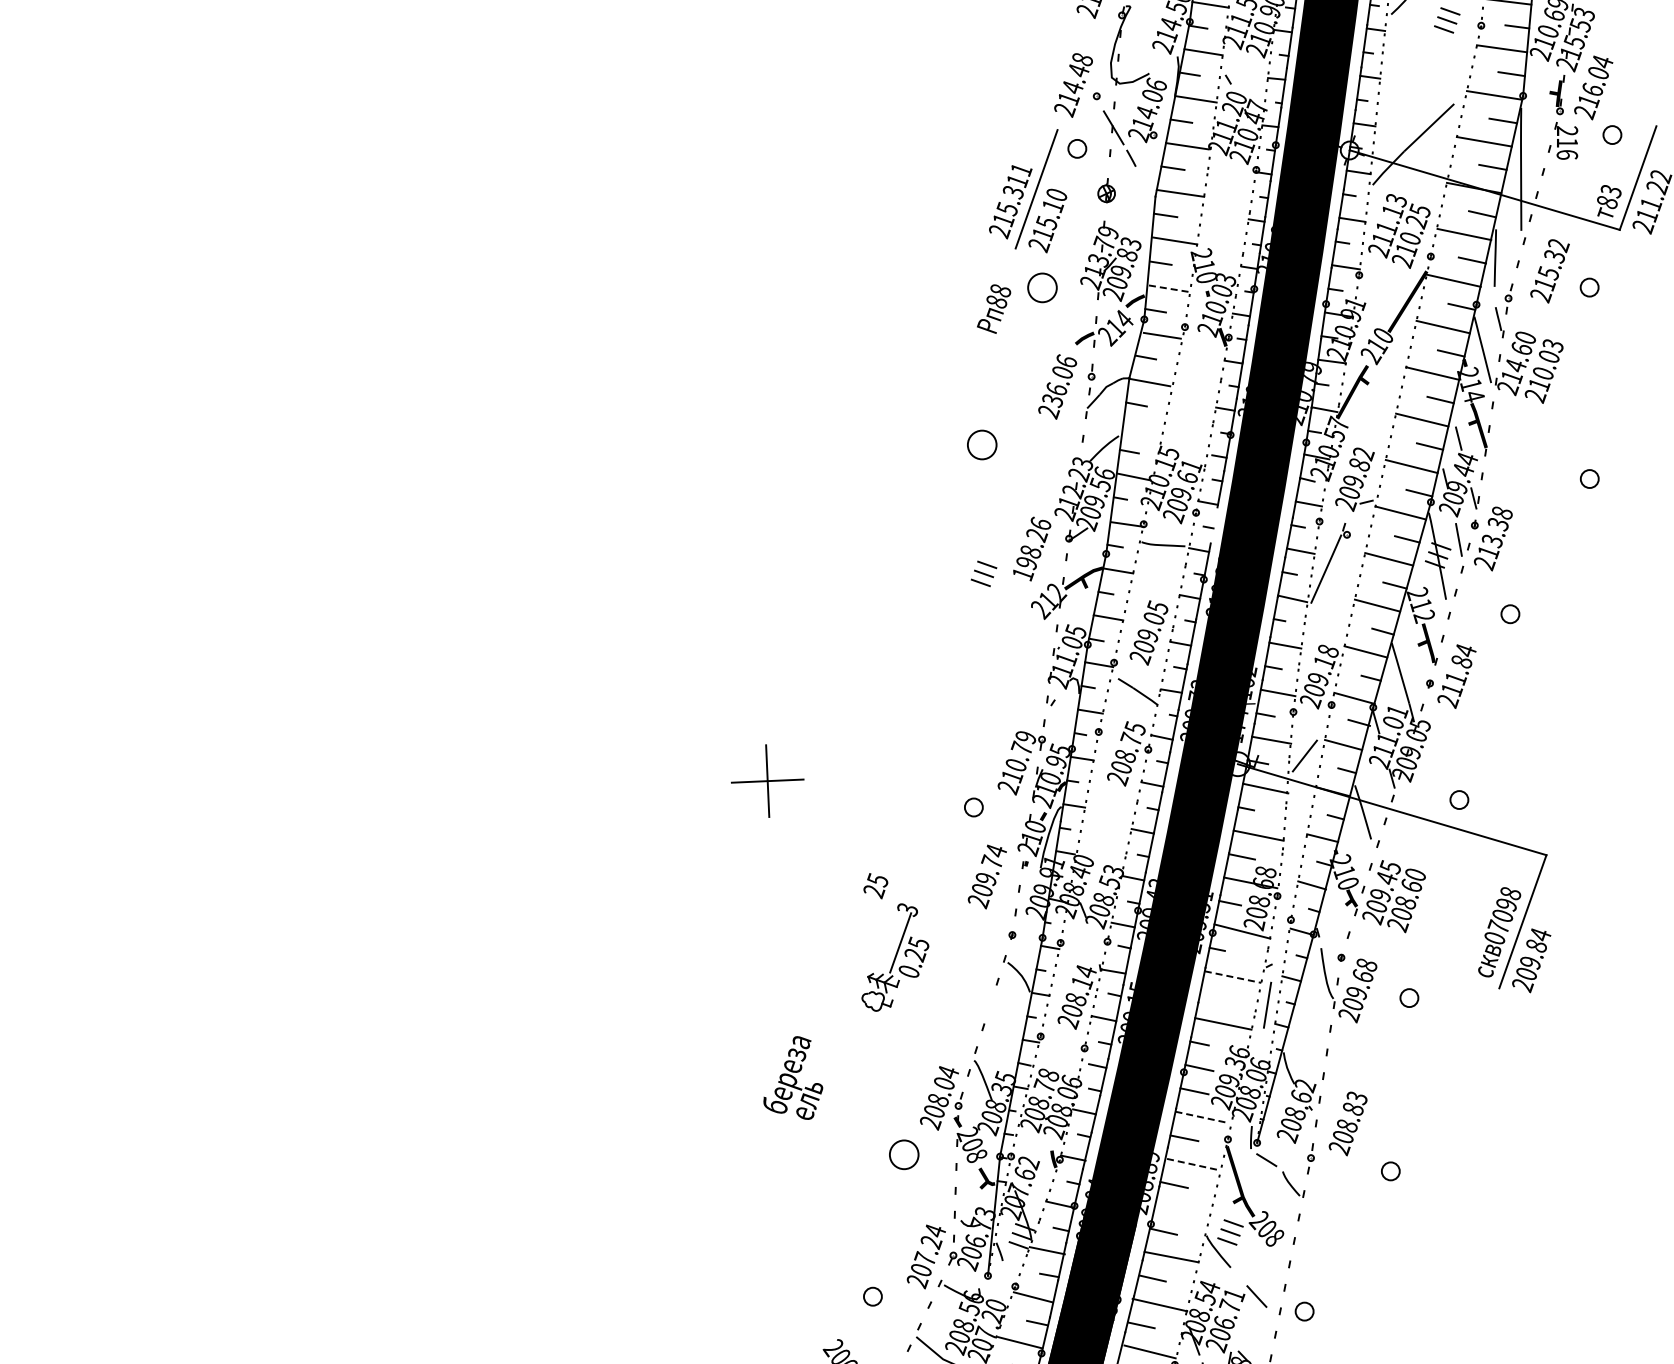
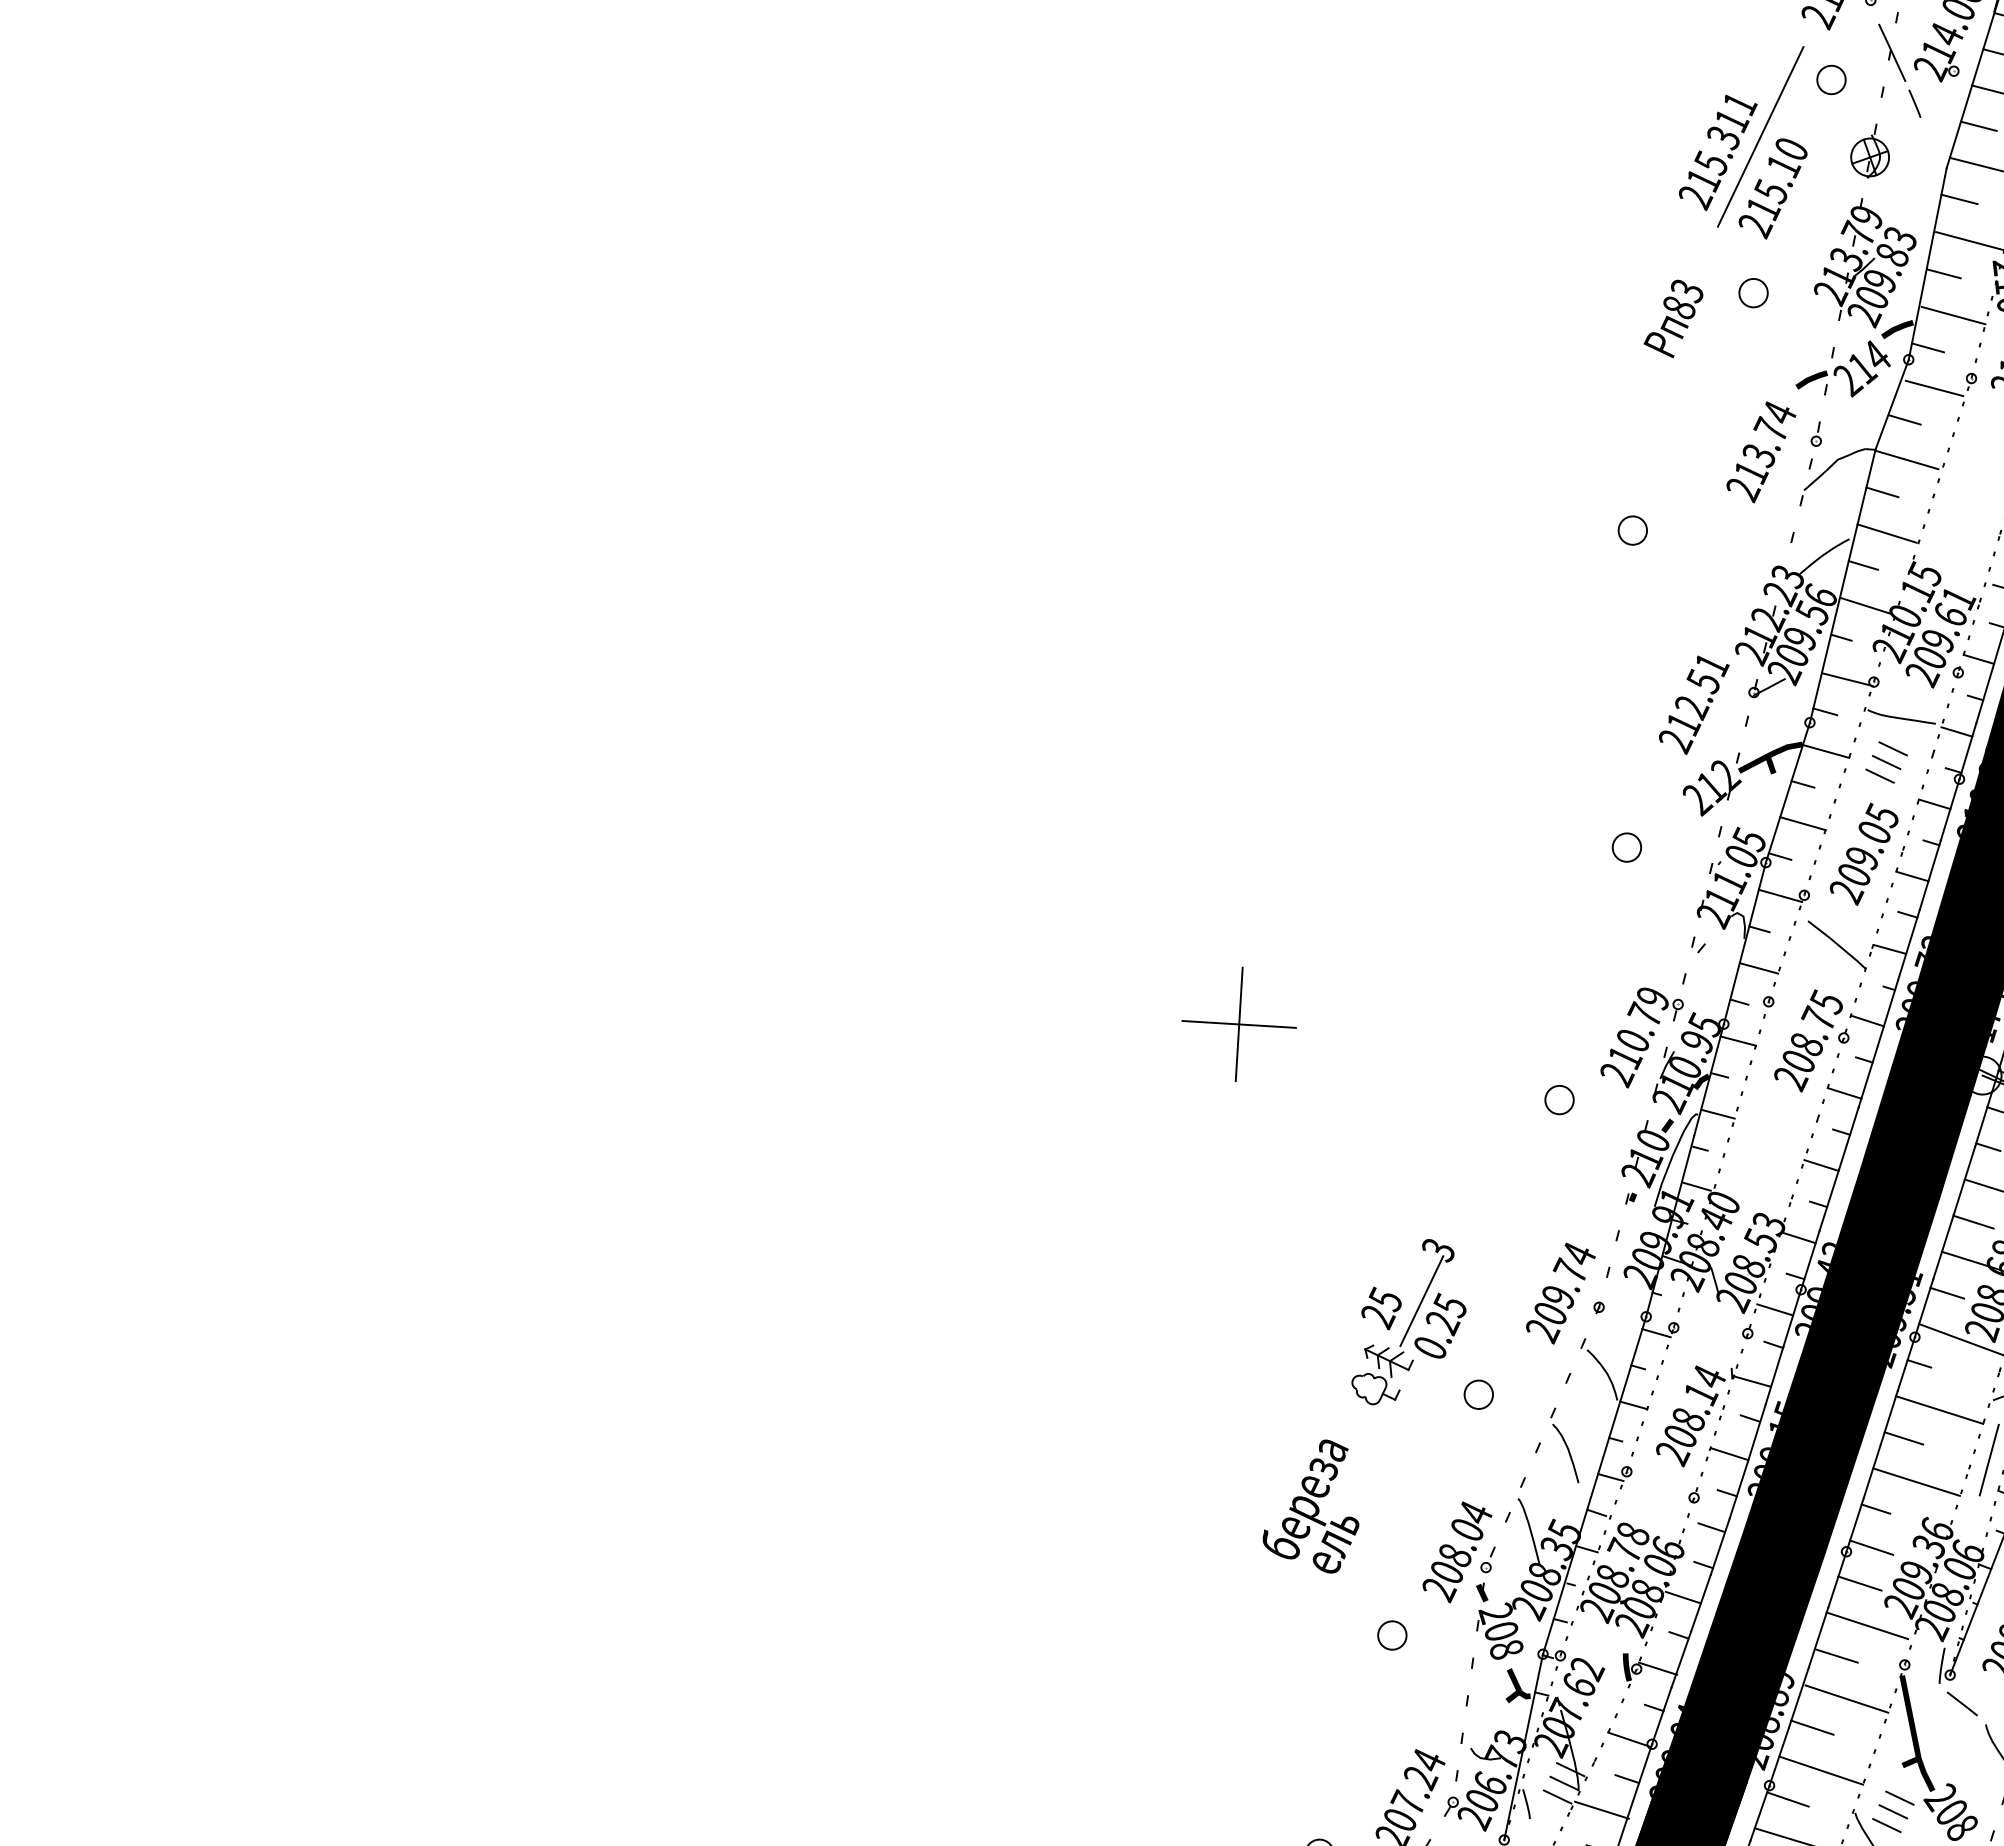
part: (1106, 190) -> (1870, 150), size x1.43
circle: (1042, 287) -> (1753, 292), size x0.62
line: (1169, 288) -> (1953, 315), dashed -> solid
text: (1000, 291) -> (1686, 291), 88 -> 83
text: (1059, 381) -> (1764, 443), 236.06 -> 213.74
line: (1142, 429) -> (1887, 532), added
circle: (982, 444) -> (1633, 529), size x0.62
line: (1213, 525) -> (1983, 695), added
text: (1031, 549) -> (1692, 703), 198.26 -> 212.51
part: (983, 573) -> (1885, 761), moved
circle: (999, 644) -> (1626, 847), added
text: (986, 876) -> (1559, 1292), moved
text: (875, 886) -> (1380, 1308), moved
line: (1233, 977) -> (1940, 1410), dashed -> solid
line: (1211, 996) -> (1902, 1437), added
circle: (942, 997) -> (1478, 1394), added
part: (999, 1023) -> (1564, 1444), added
text: (793, 1077) -> (1314, 1504), moved
line: (1202, 1117) -> (1868, 1626), dashed -> solid
circle: (904, 1154) -> (1392, 1635), size x0.62
line: (1194, 1164) -> (1847, 1698), dashed -> solid
line: (1182, 1211) -> (1821, 1770), added

